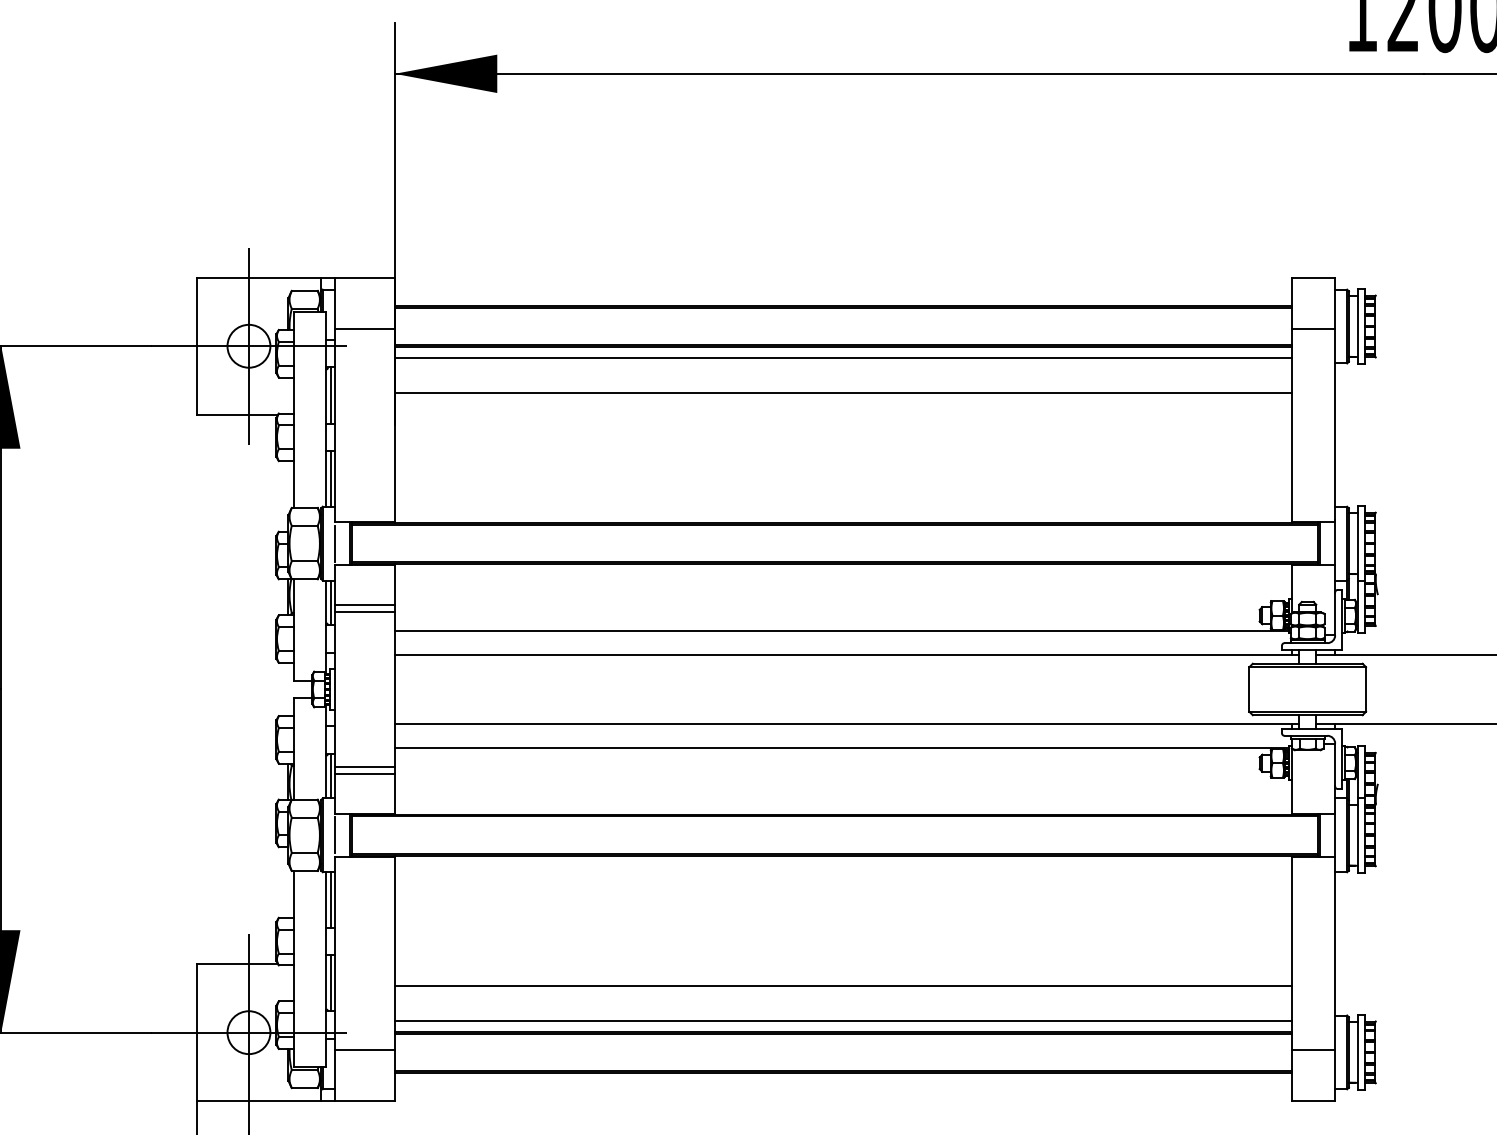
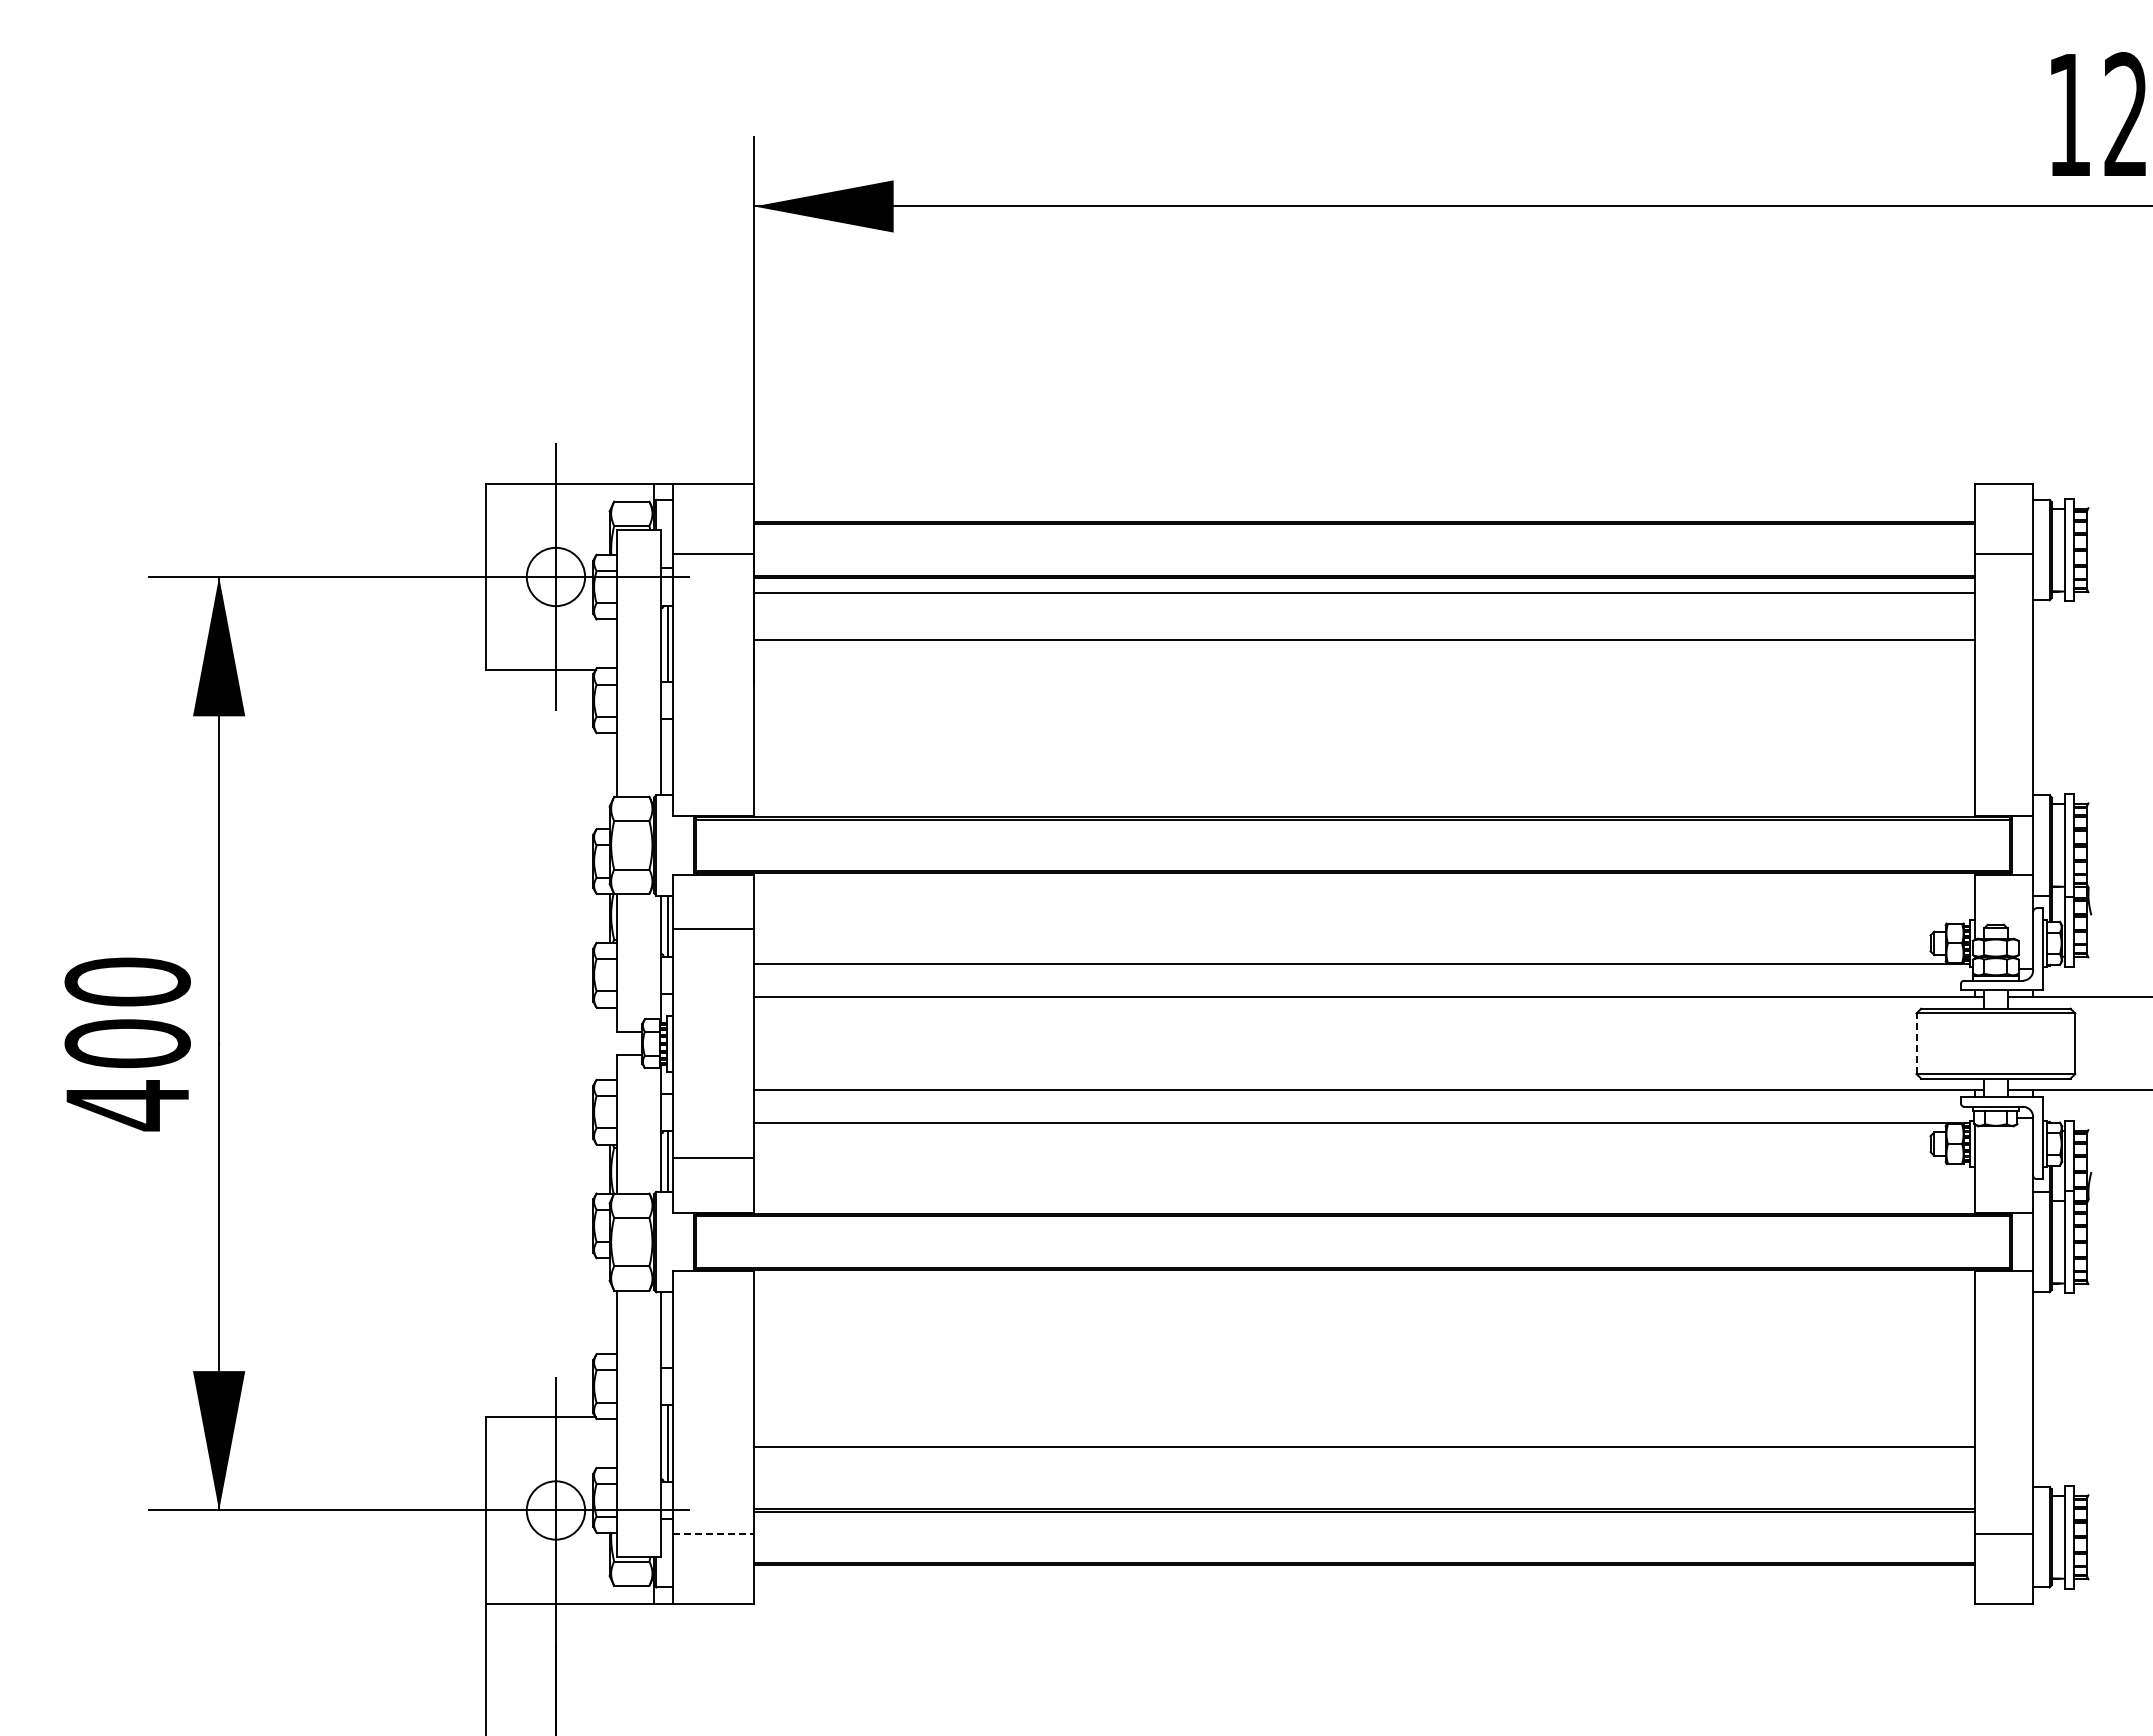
line: (330, 479) -> (667, 757), removed
line: (334, 543) -> (672, 845), removed
line: (364, 612) -> (713, 938), removed
line: (1249, 689) -> (1916, 1043), solid -> dashed
line: (364, 766) -> (713, 1148), removed
line: (334, 834) -> (672, 1241), removed
line: (330, 899) -> (667, 1329), removed
line: (843, 1020) -> (1364, 1494), removed
line: (364, 1049) -> (713, 1533), solid -> dashed

